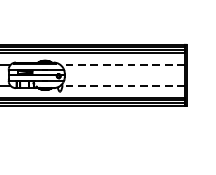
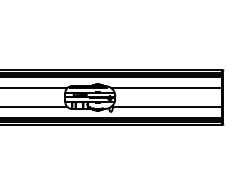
line: (122, 65) -> (166, 88), dashed -> solid
line: (123, 85) -> (167, 106), dashed -> solid

